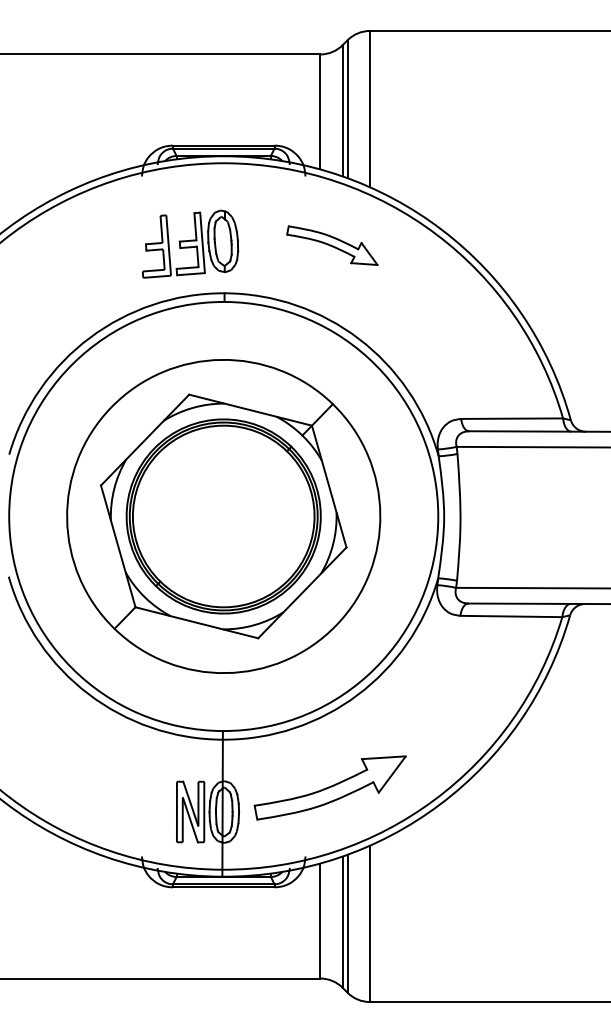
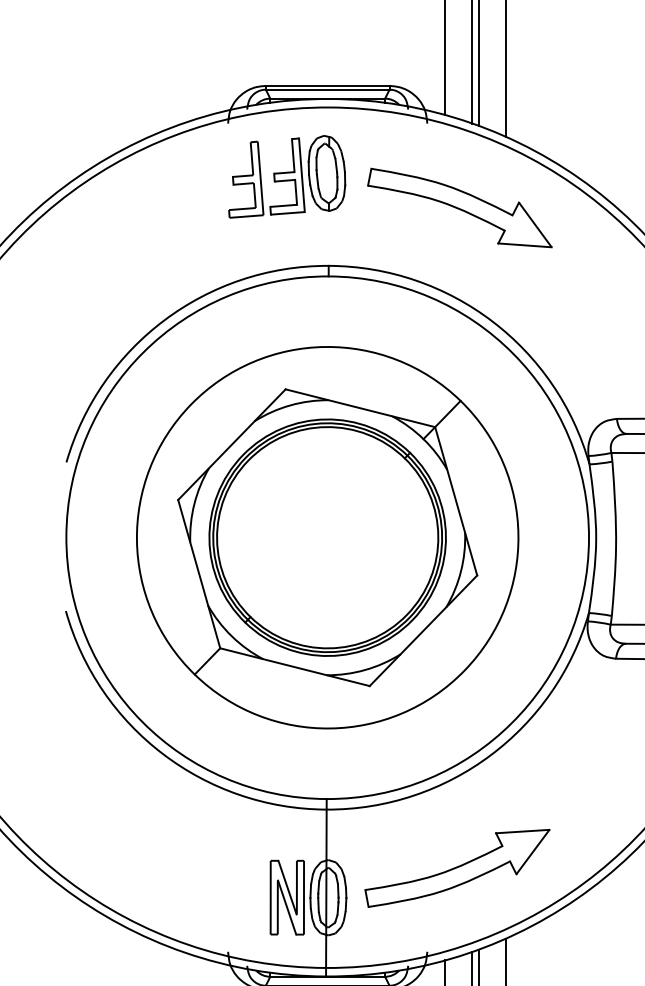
part: (190, 243) -> (287, 175), moved
part: (332, 245) -> (460, 207), size x1.67

